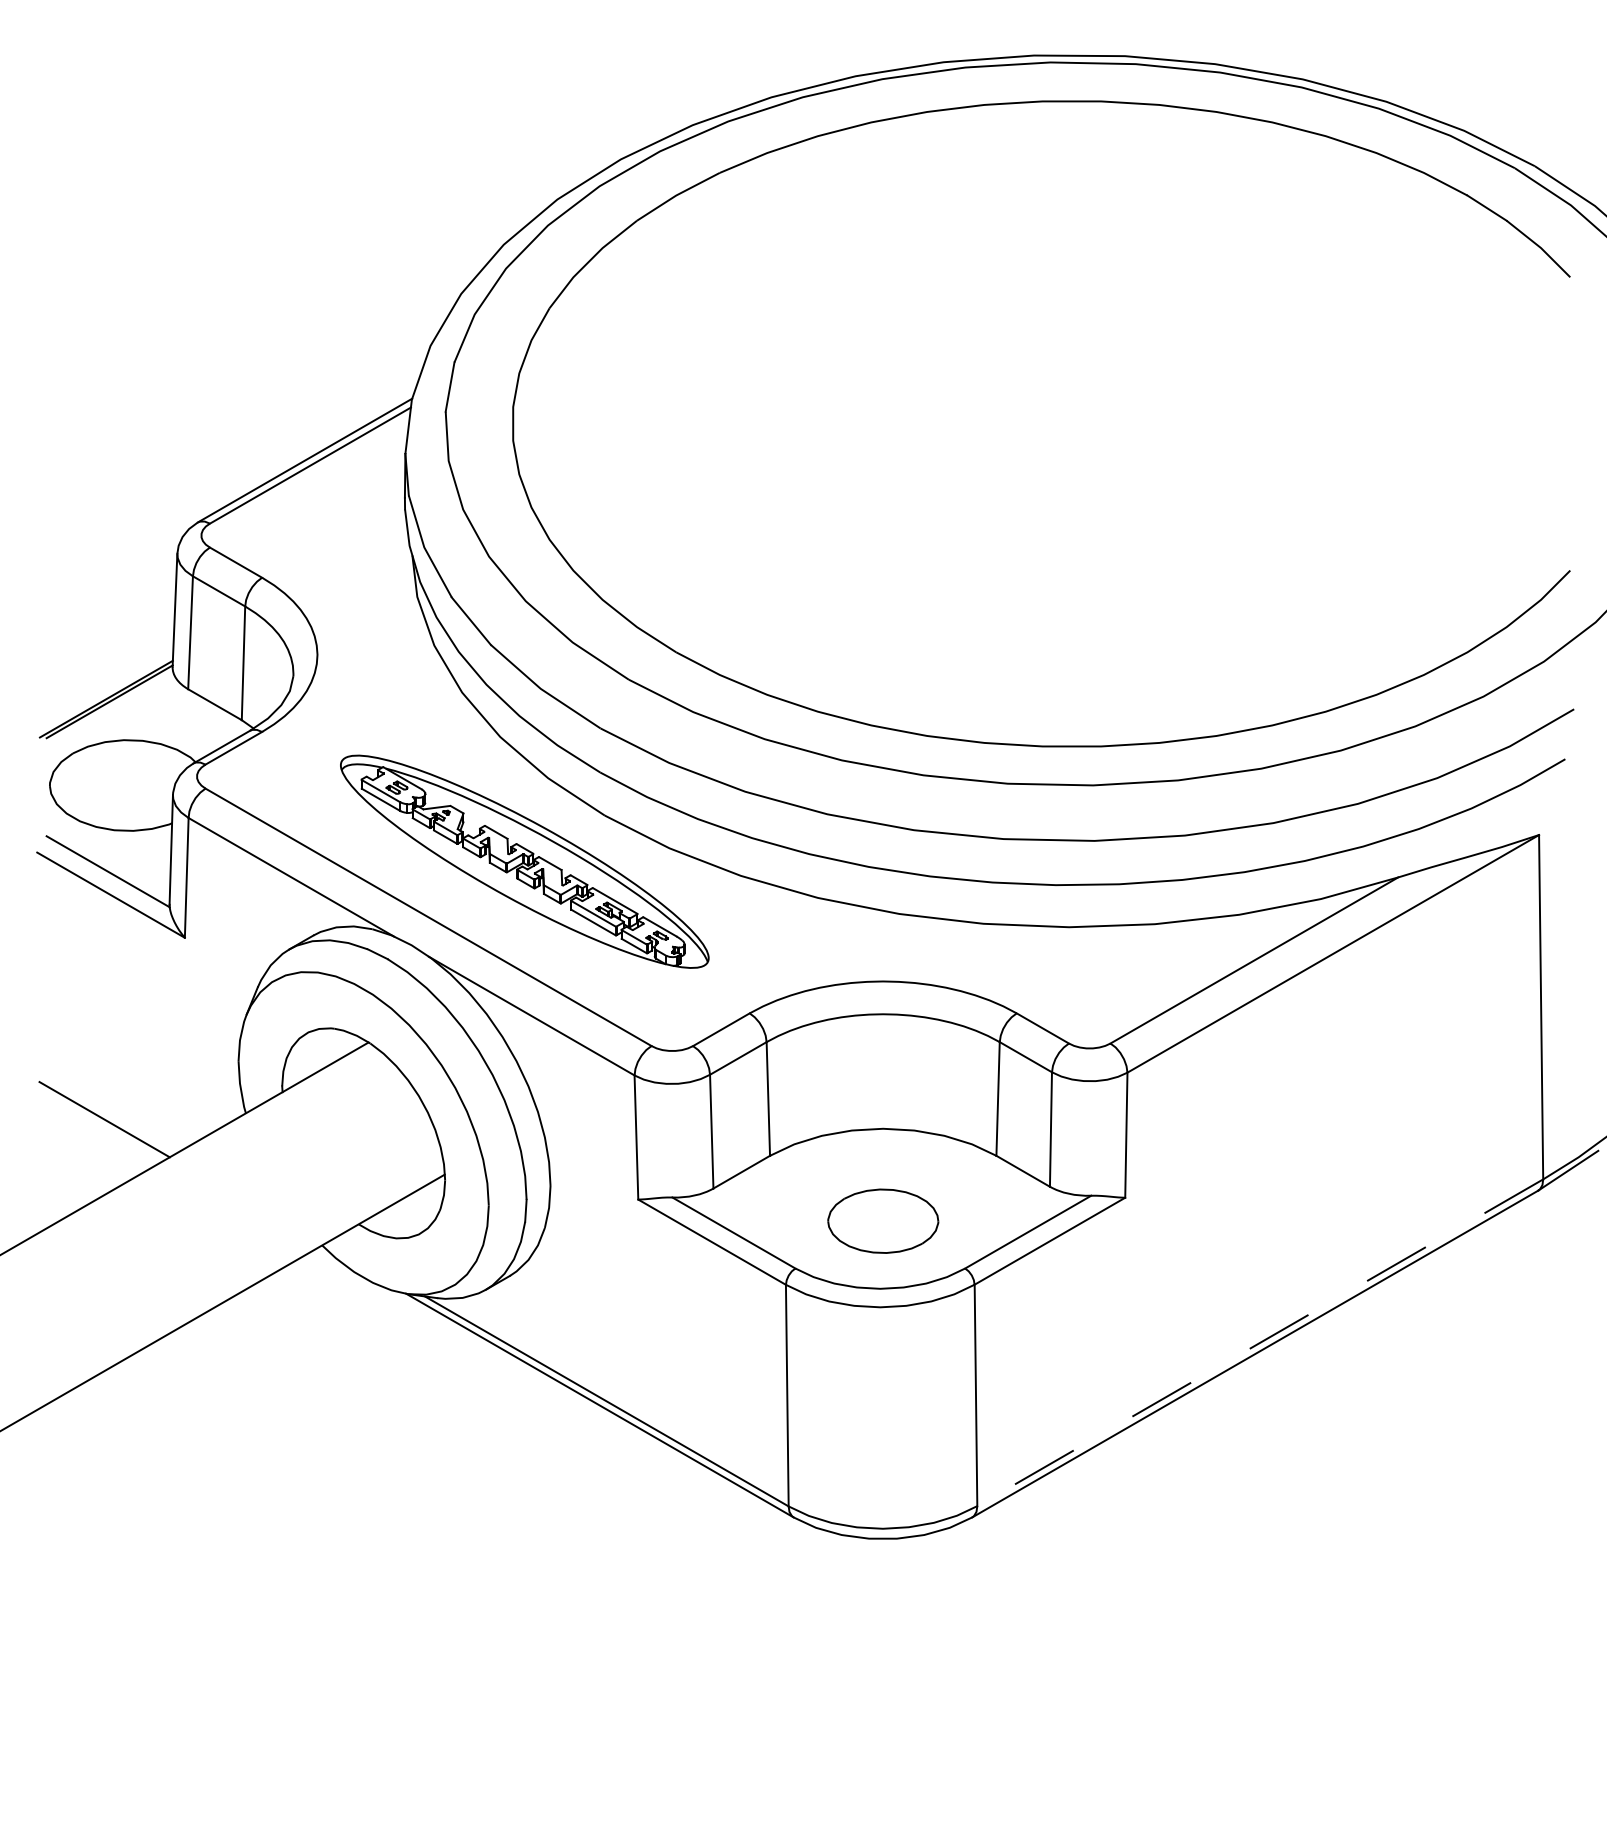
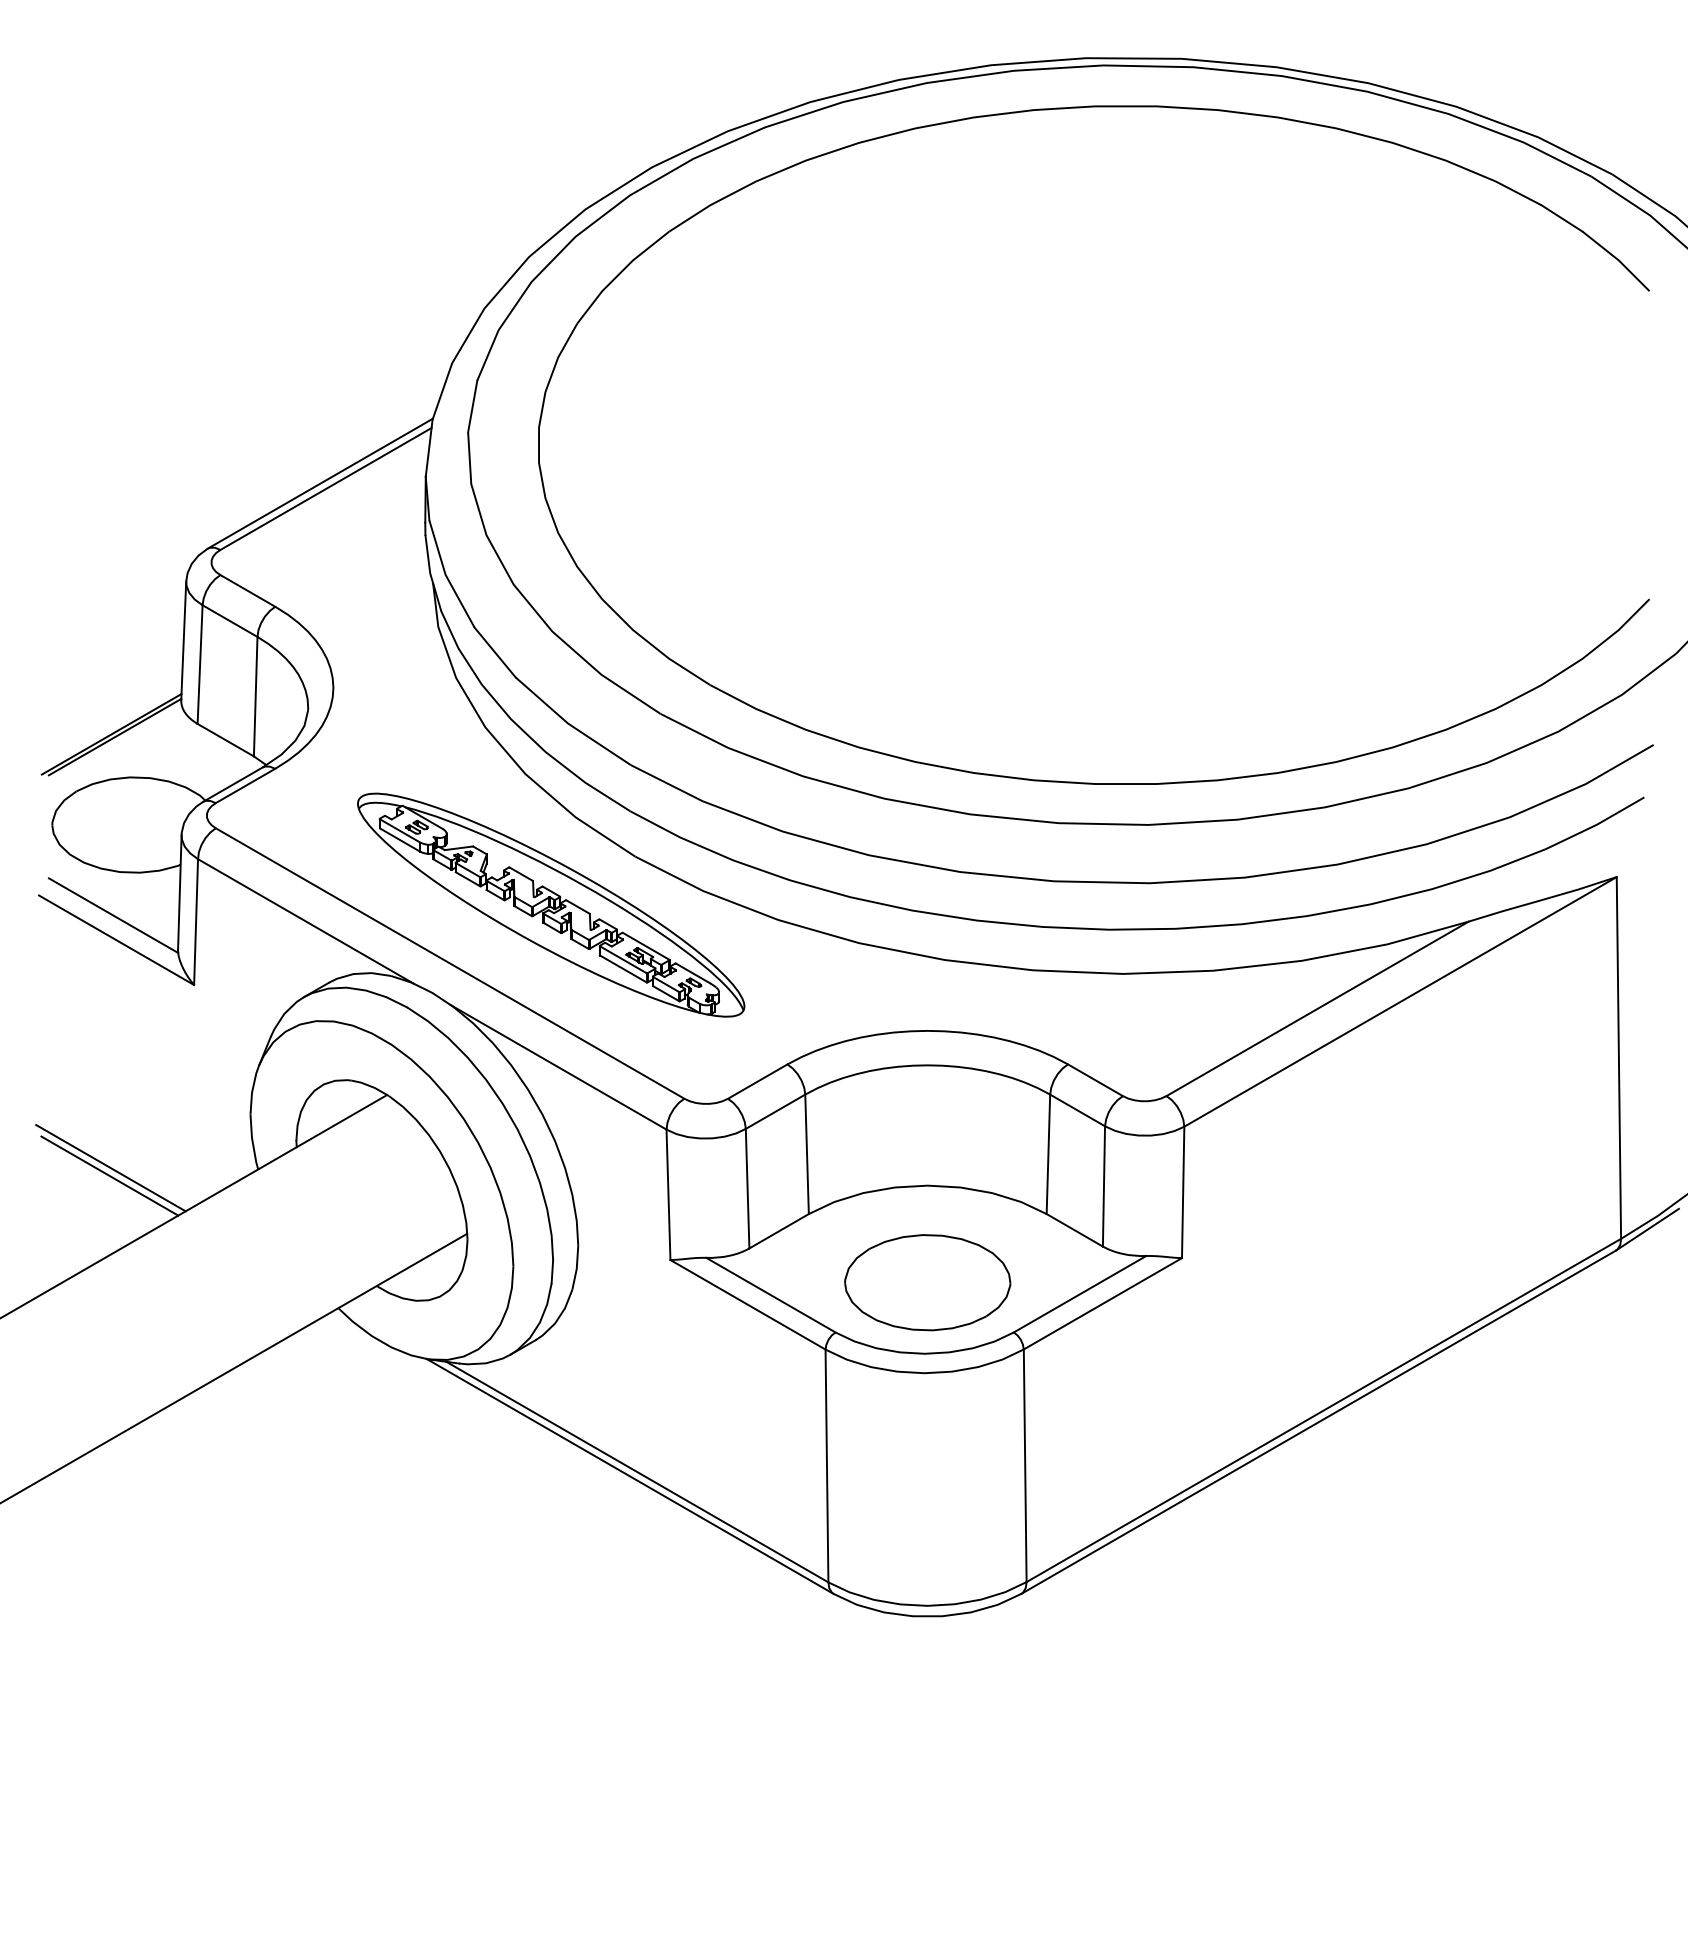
line: (105, 1112) -> (110, 1168), added
part: (882, 1220) -> (927, 1282), size x1.43
line: (1259, 1342) -> (1323, 1410), dashed -> solid

